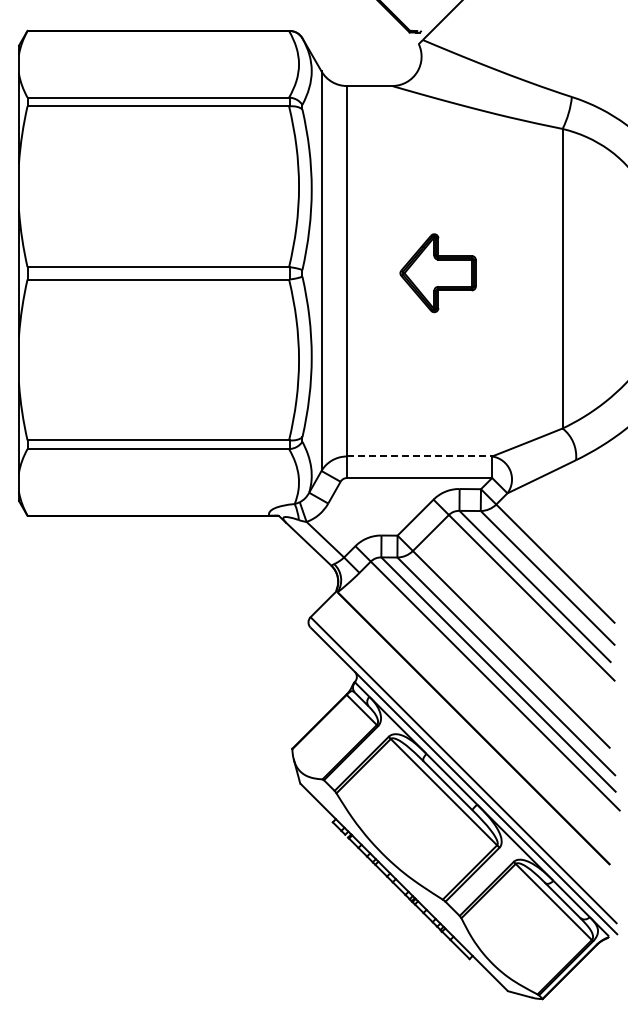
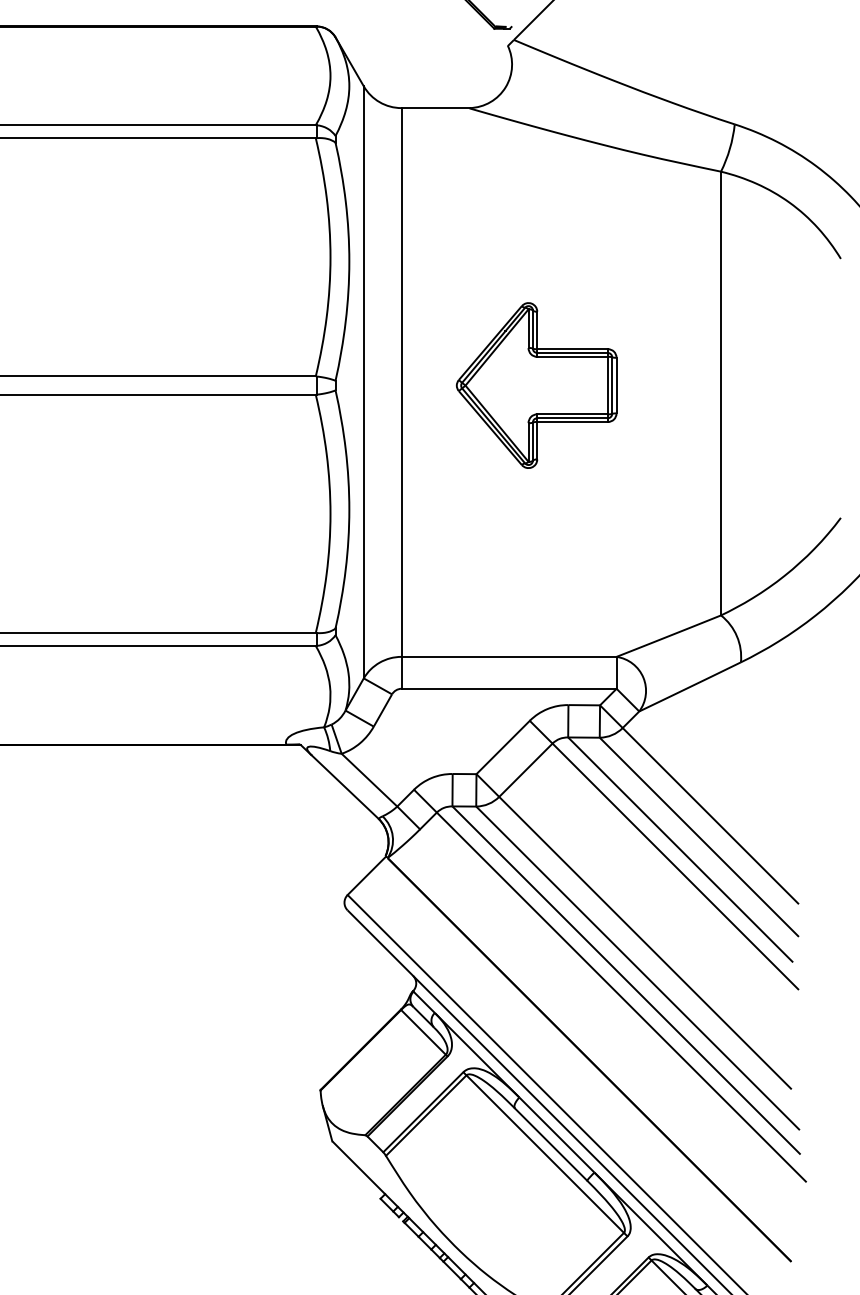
part: (437, 272) -> (535, 384), size x1.43
line: (419, 456) -> (508, 656), dashed -> solid

